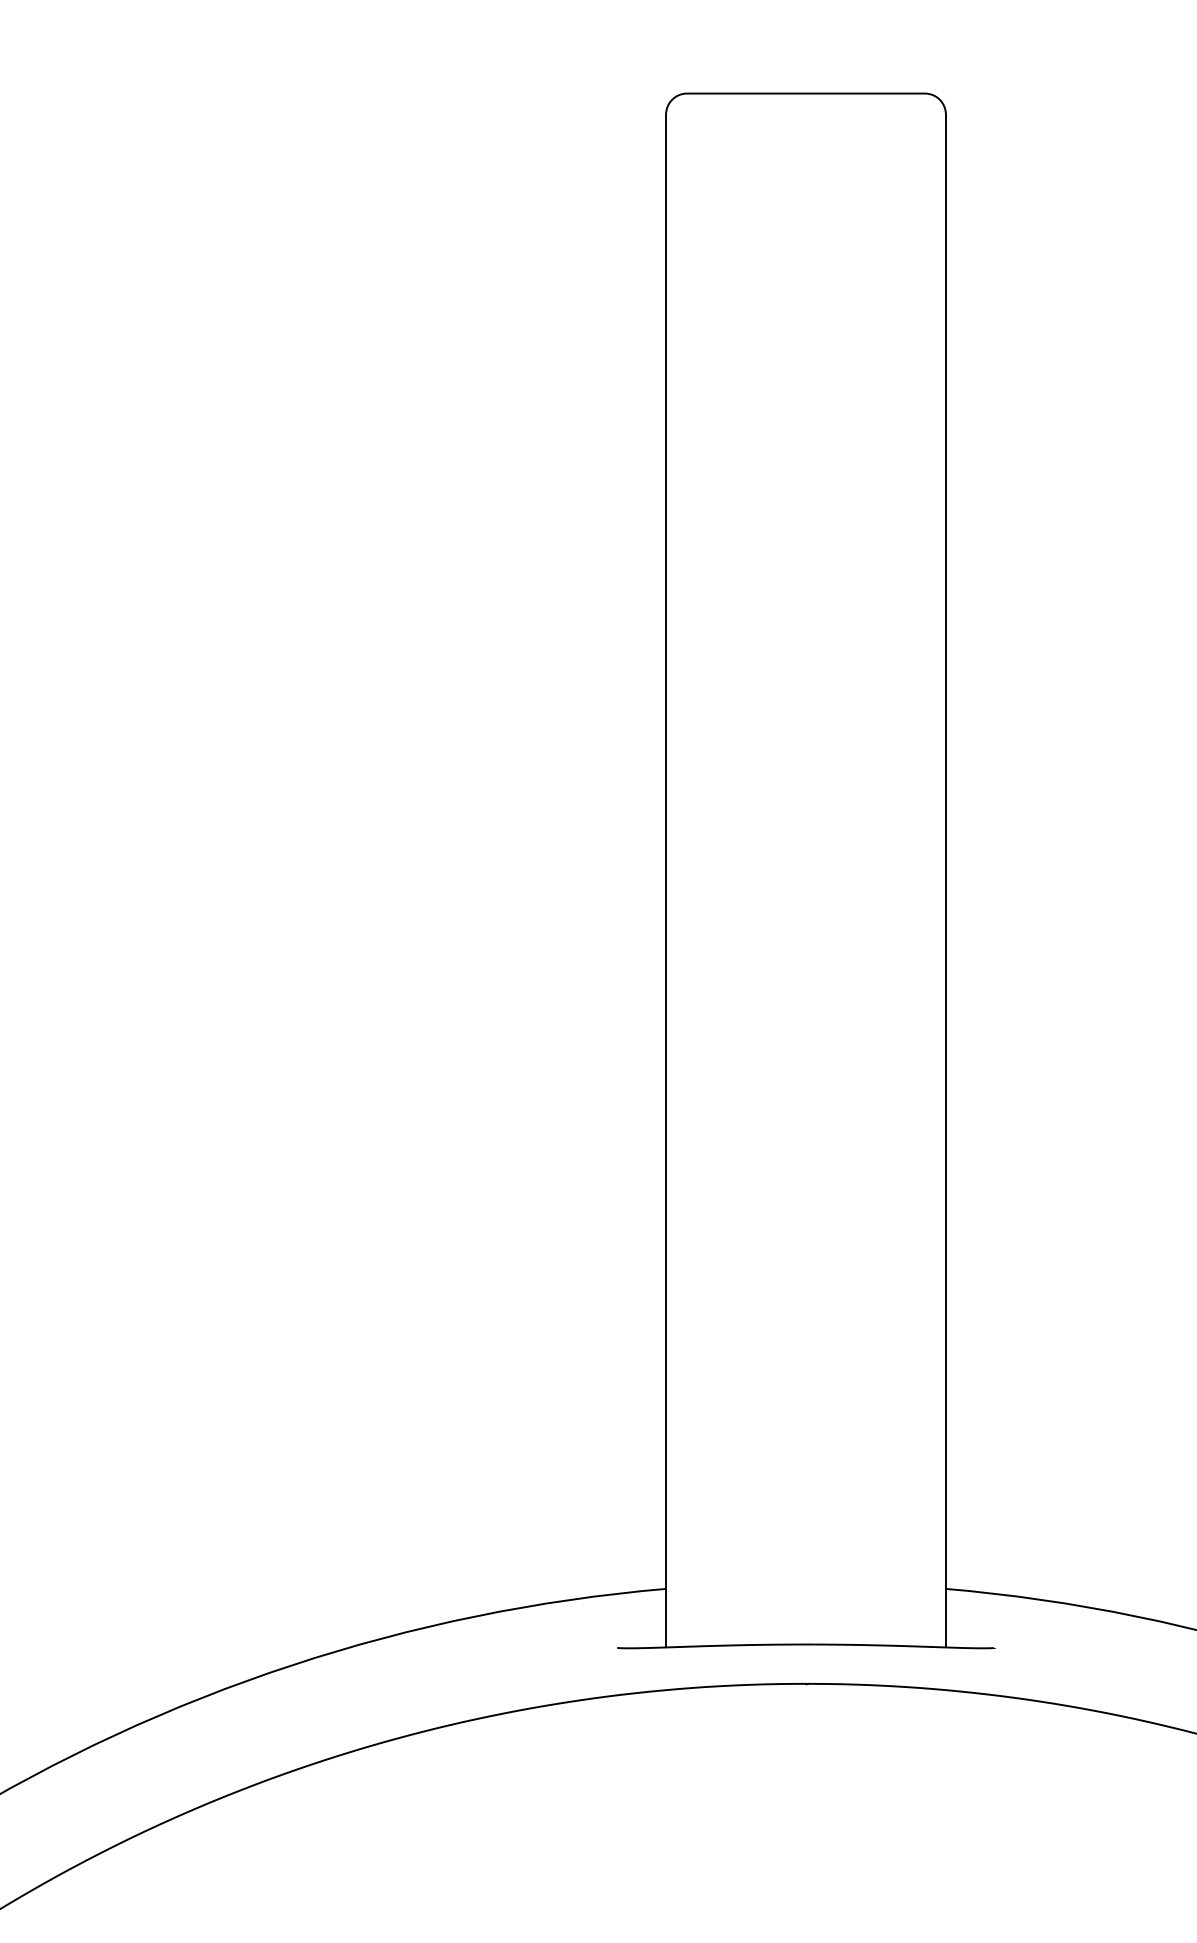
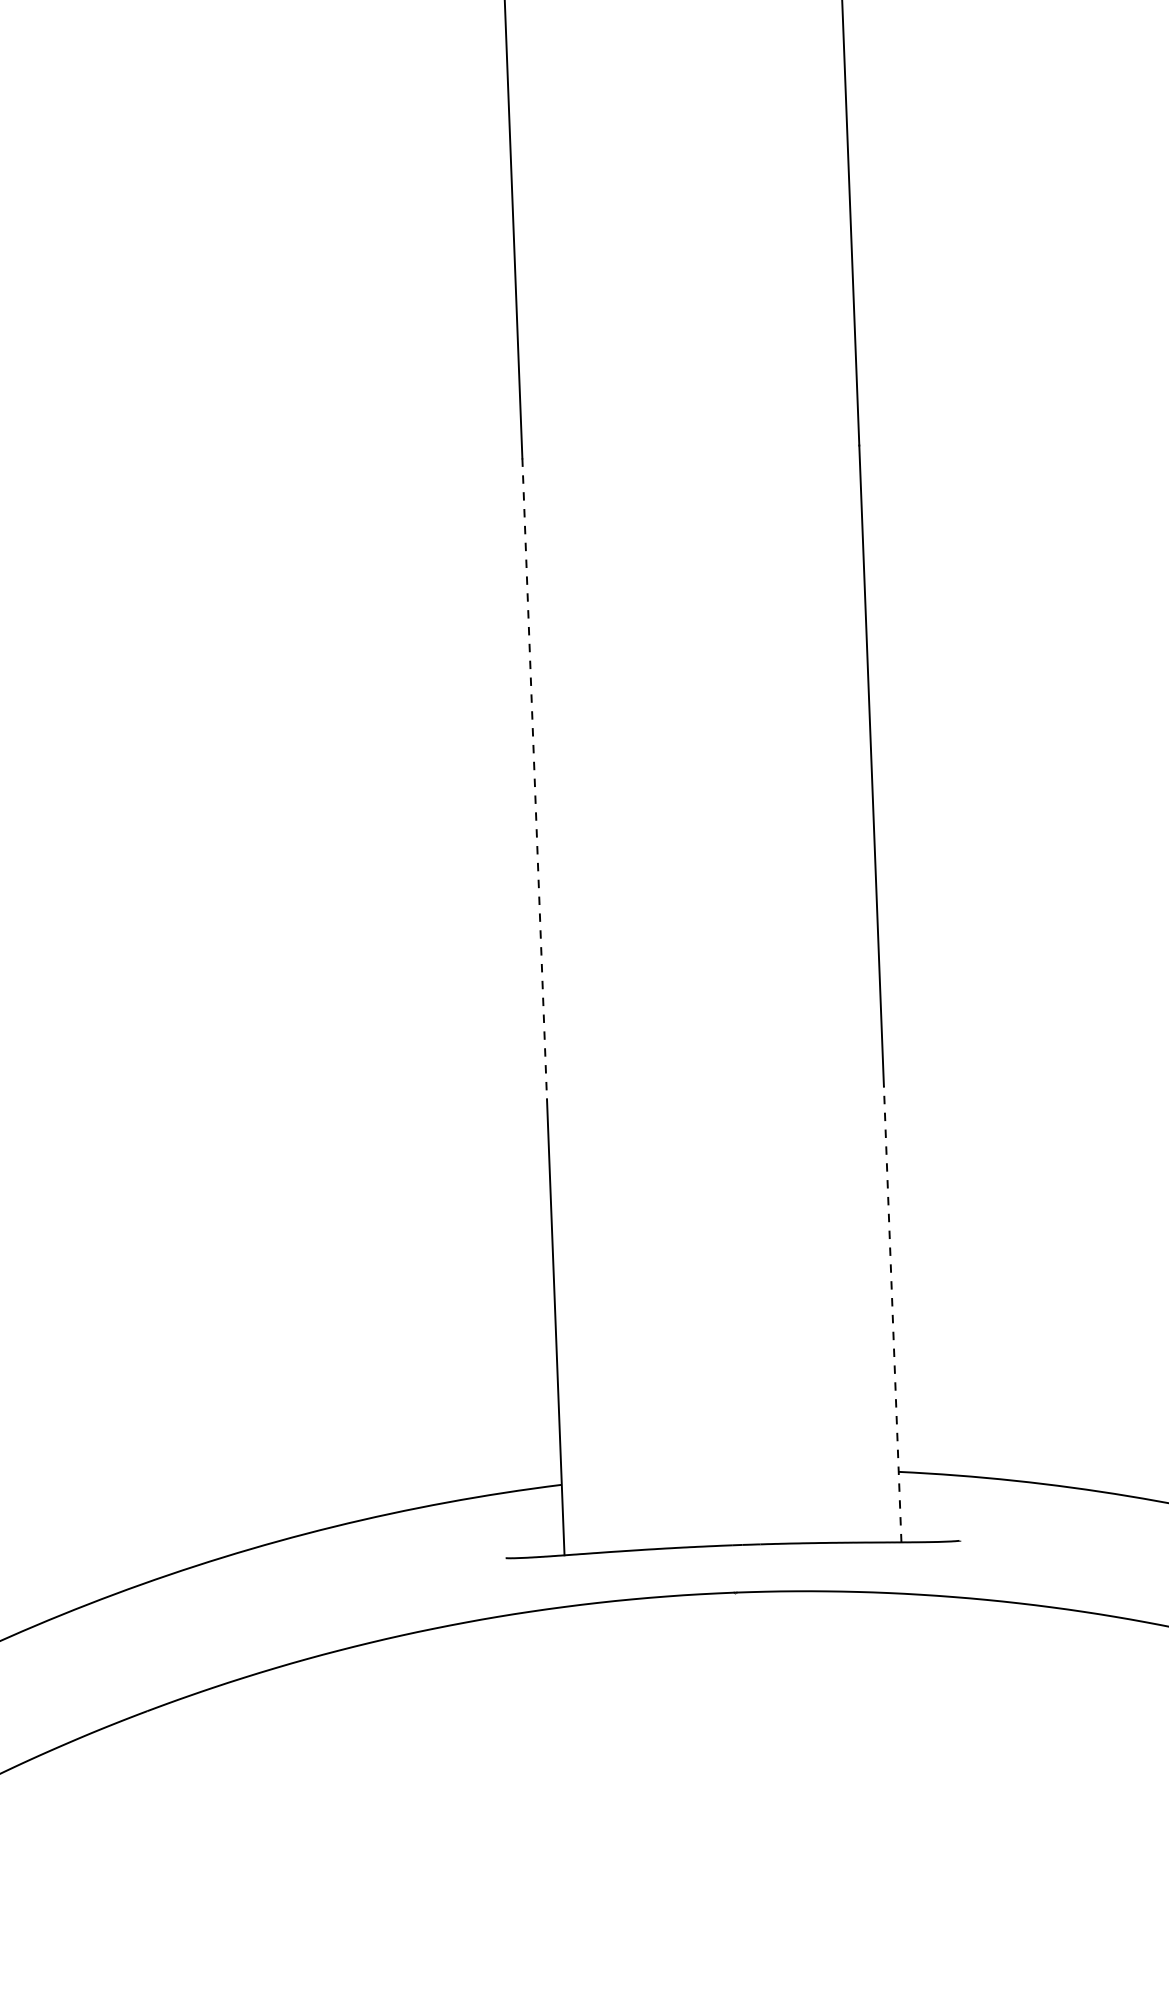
line: (666, 1003) -> (535, 780), solid -> dashed
line: (945, 1457) -> (892, 1313), solid -> dashed

